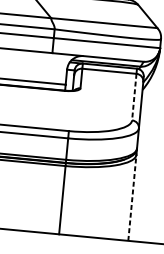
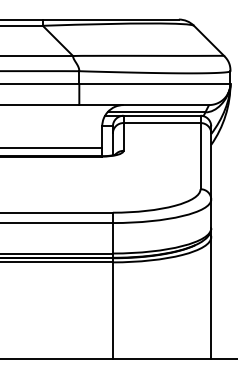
line: (134, 97) -> (200, 156), dashed -> solid
line: (132, 197) -> (211, 297), dashed -> solid

